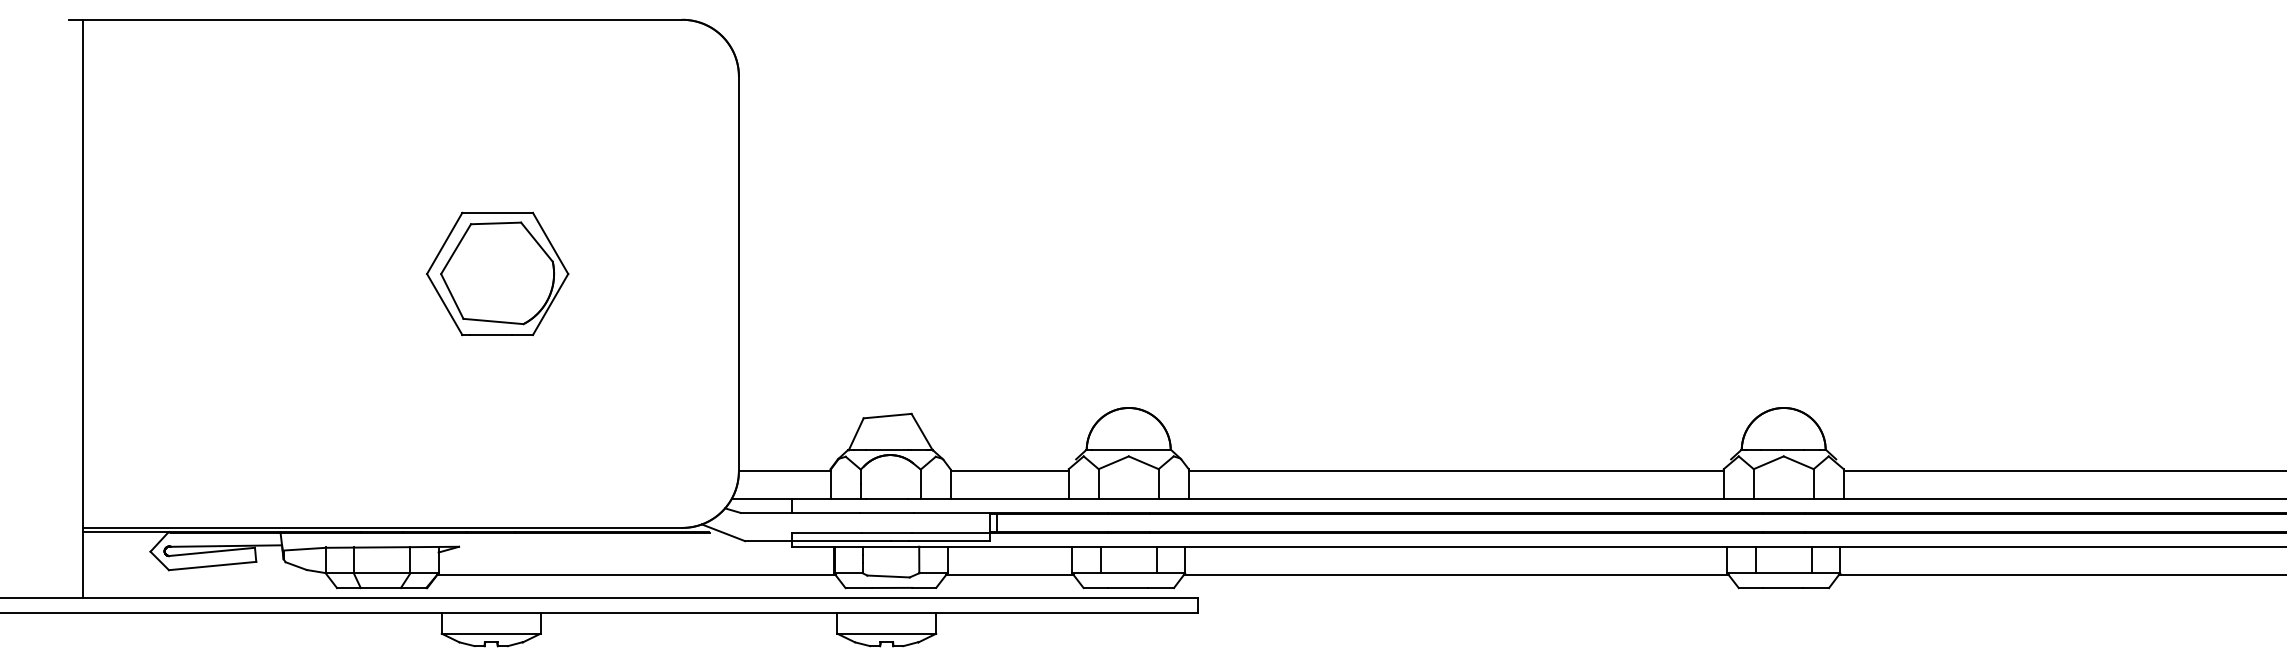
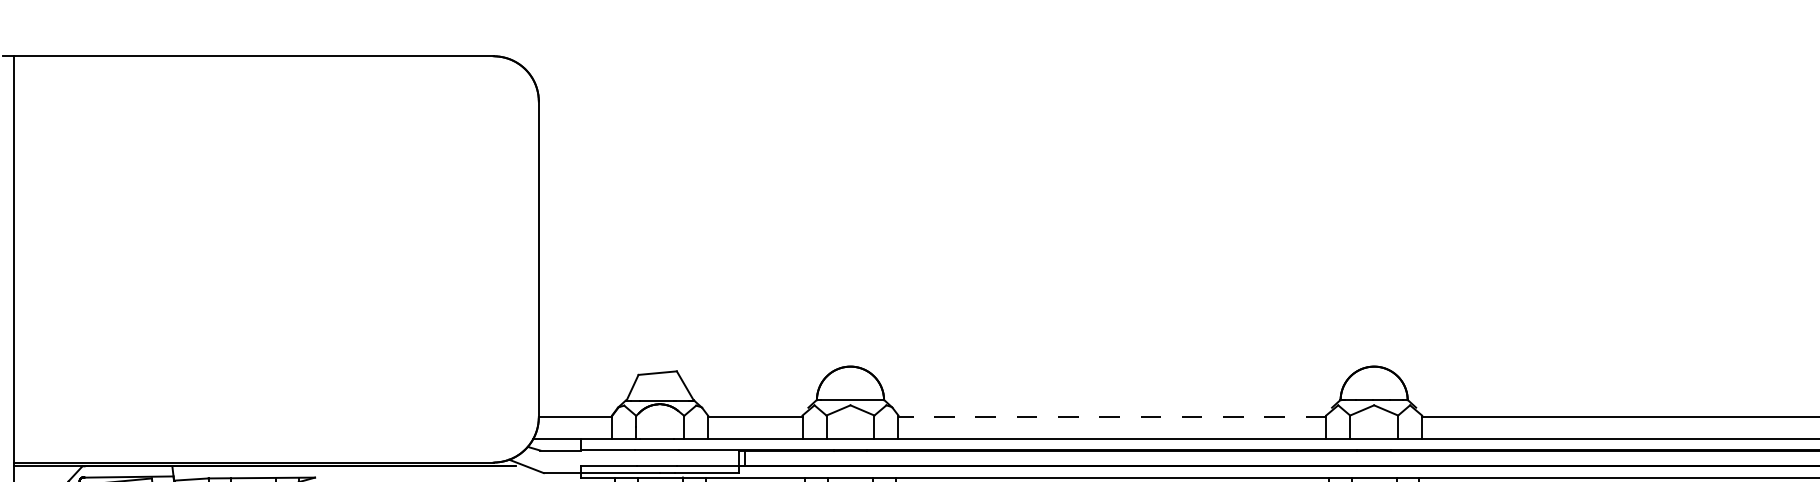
part: (497, 273) -> (345, 259), removed
line: (1456, 470) -> (1112, 416), solid -> dashed

